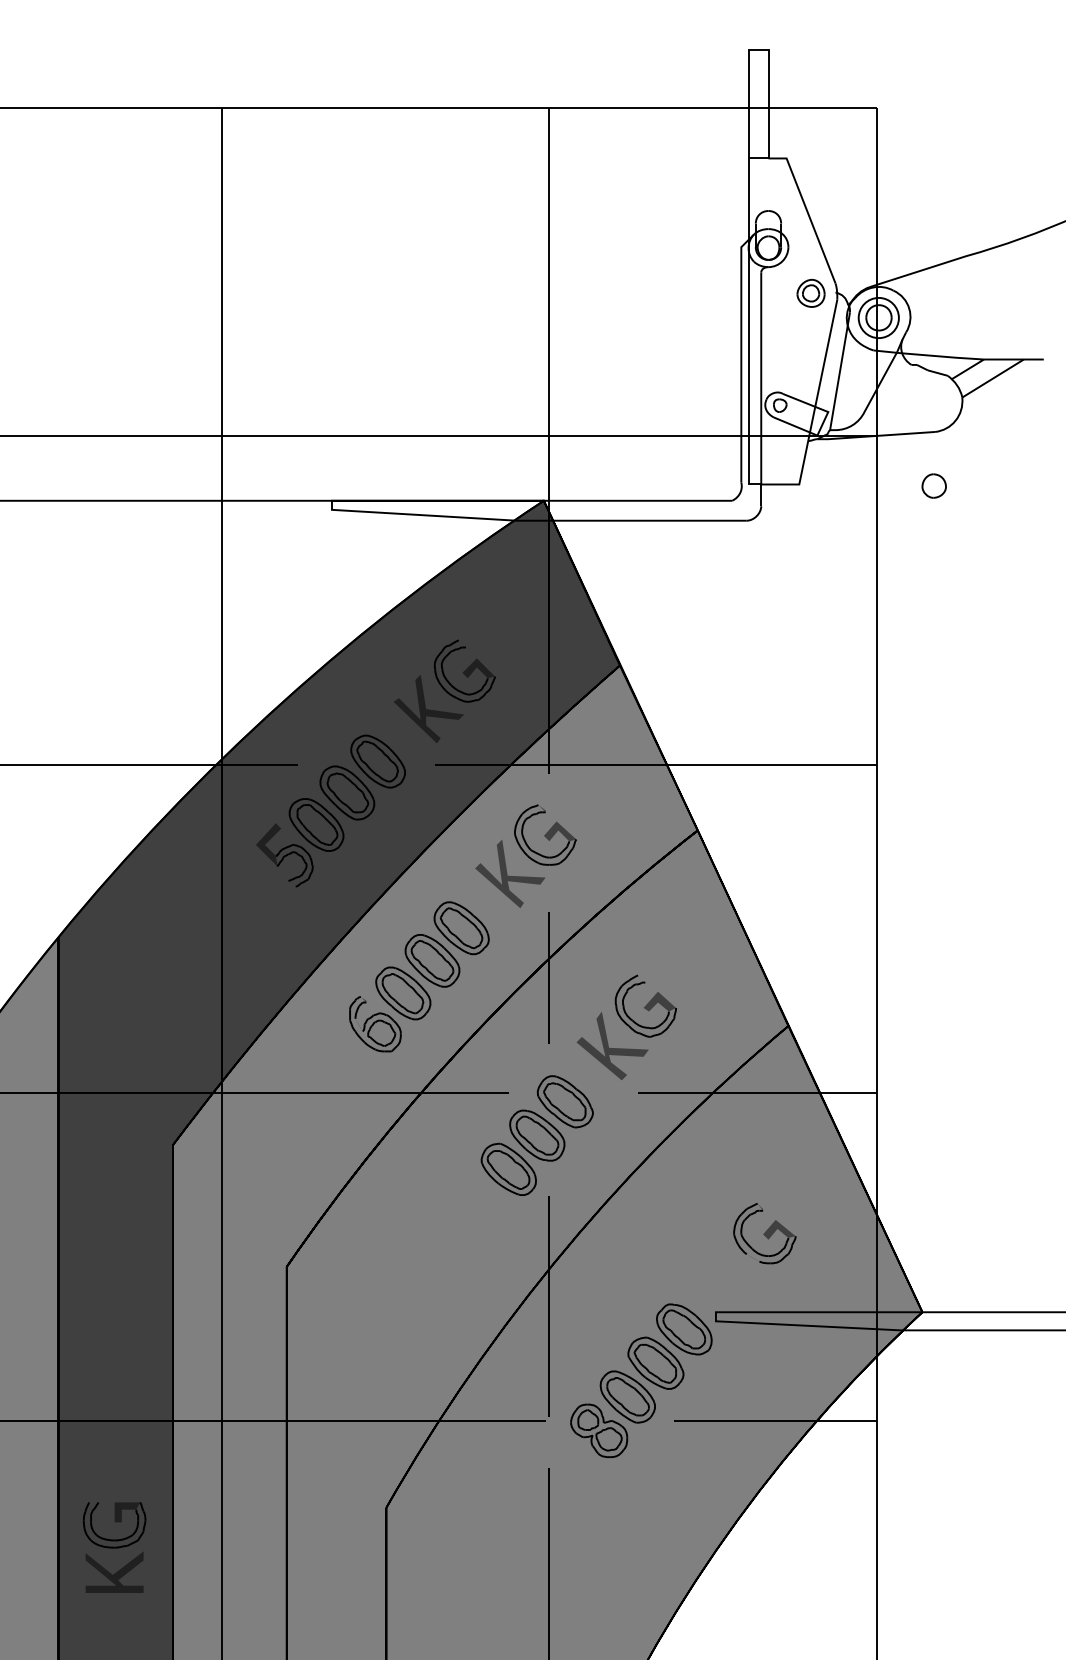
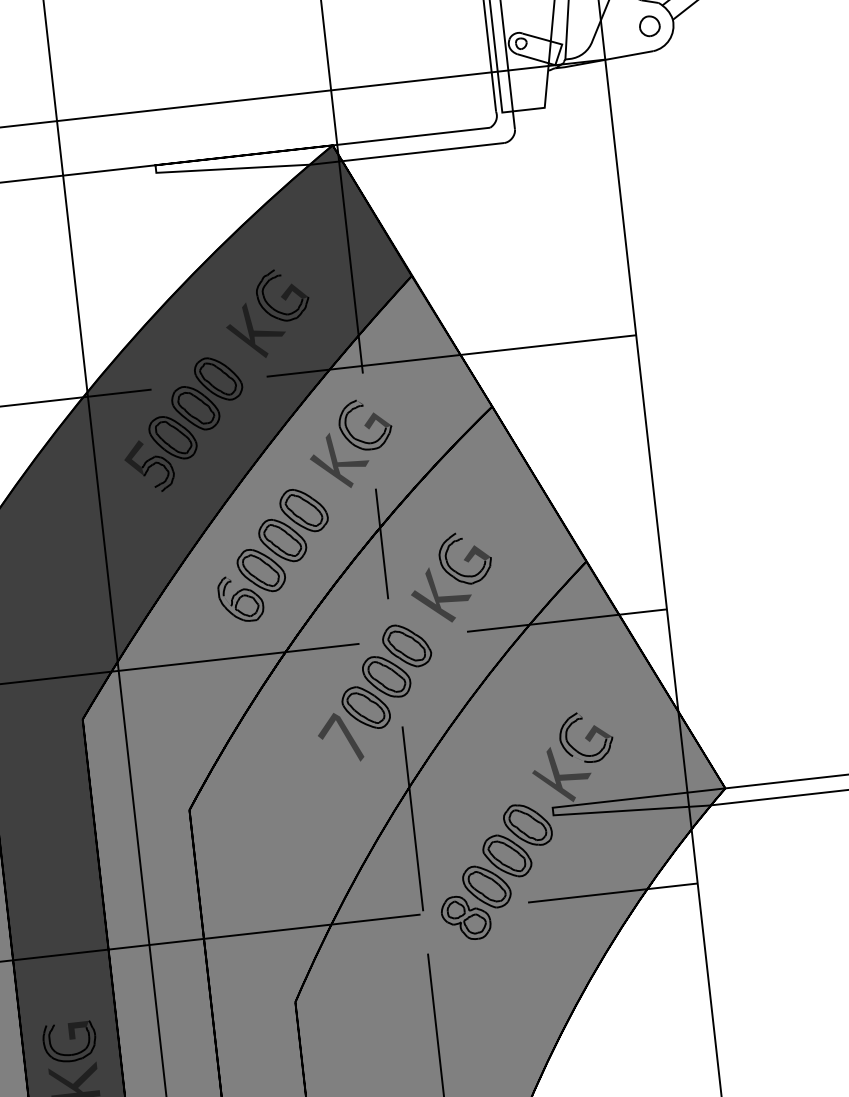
part: (933, 485) -> (649, 25), moved
fill: (473, 1201) -> (339, 737), added
fill: (731, 1273) -> (562, 773), added

